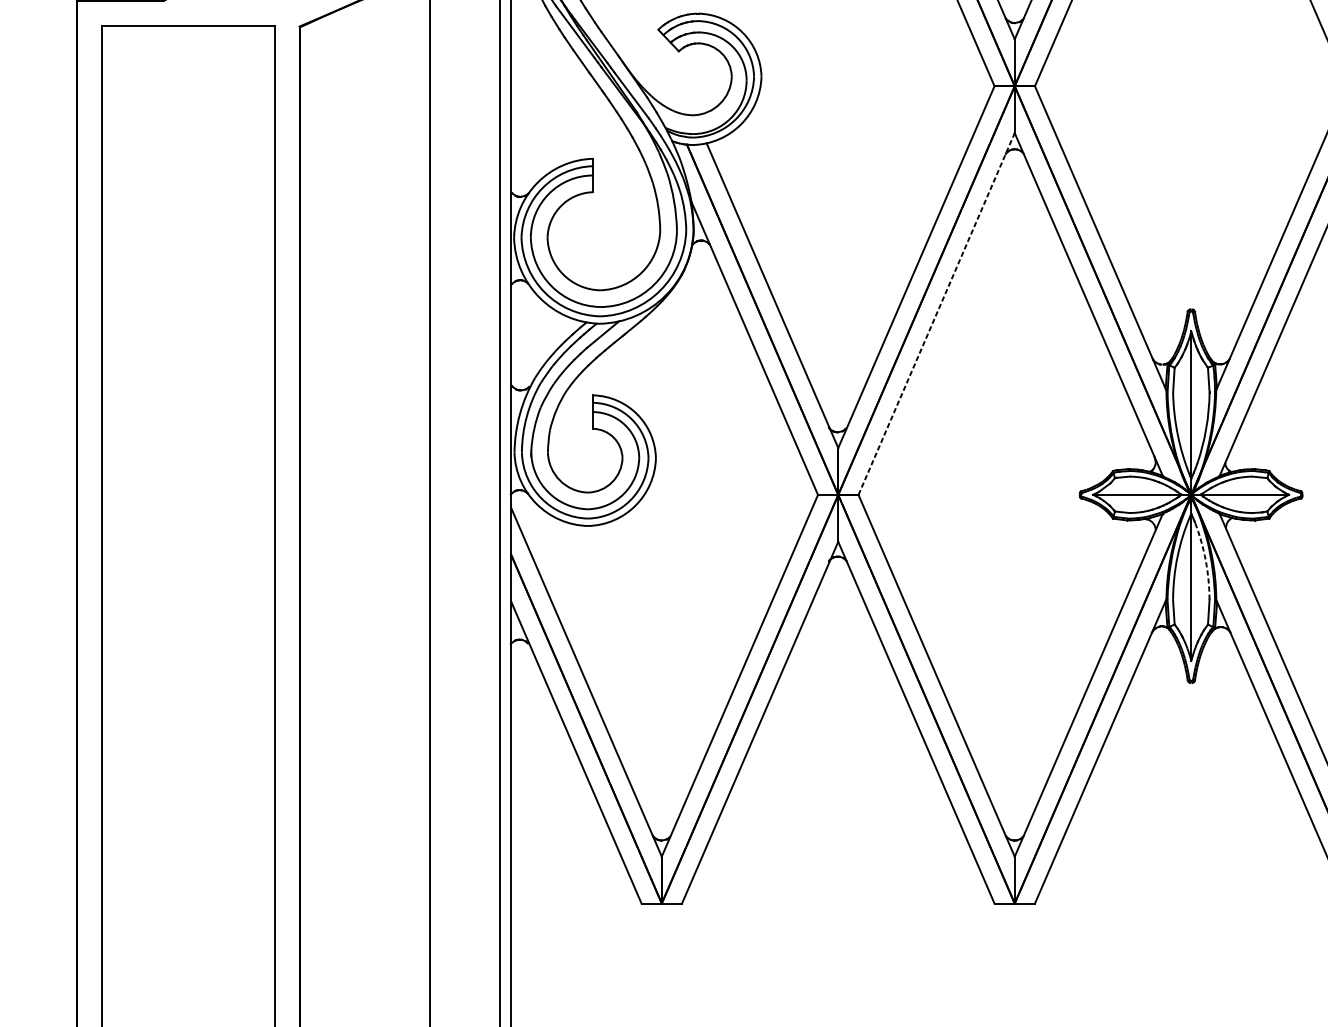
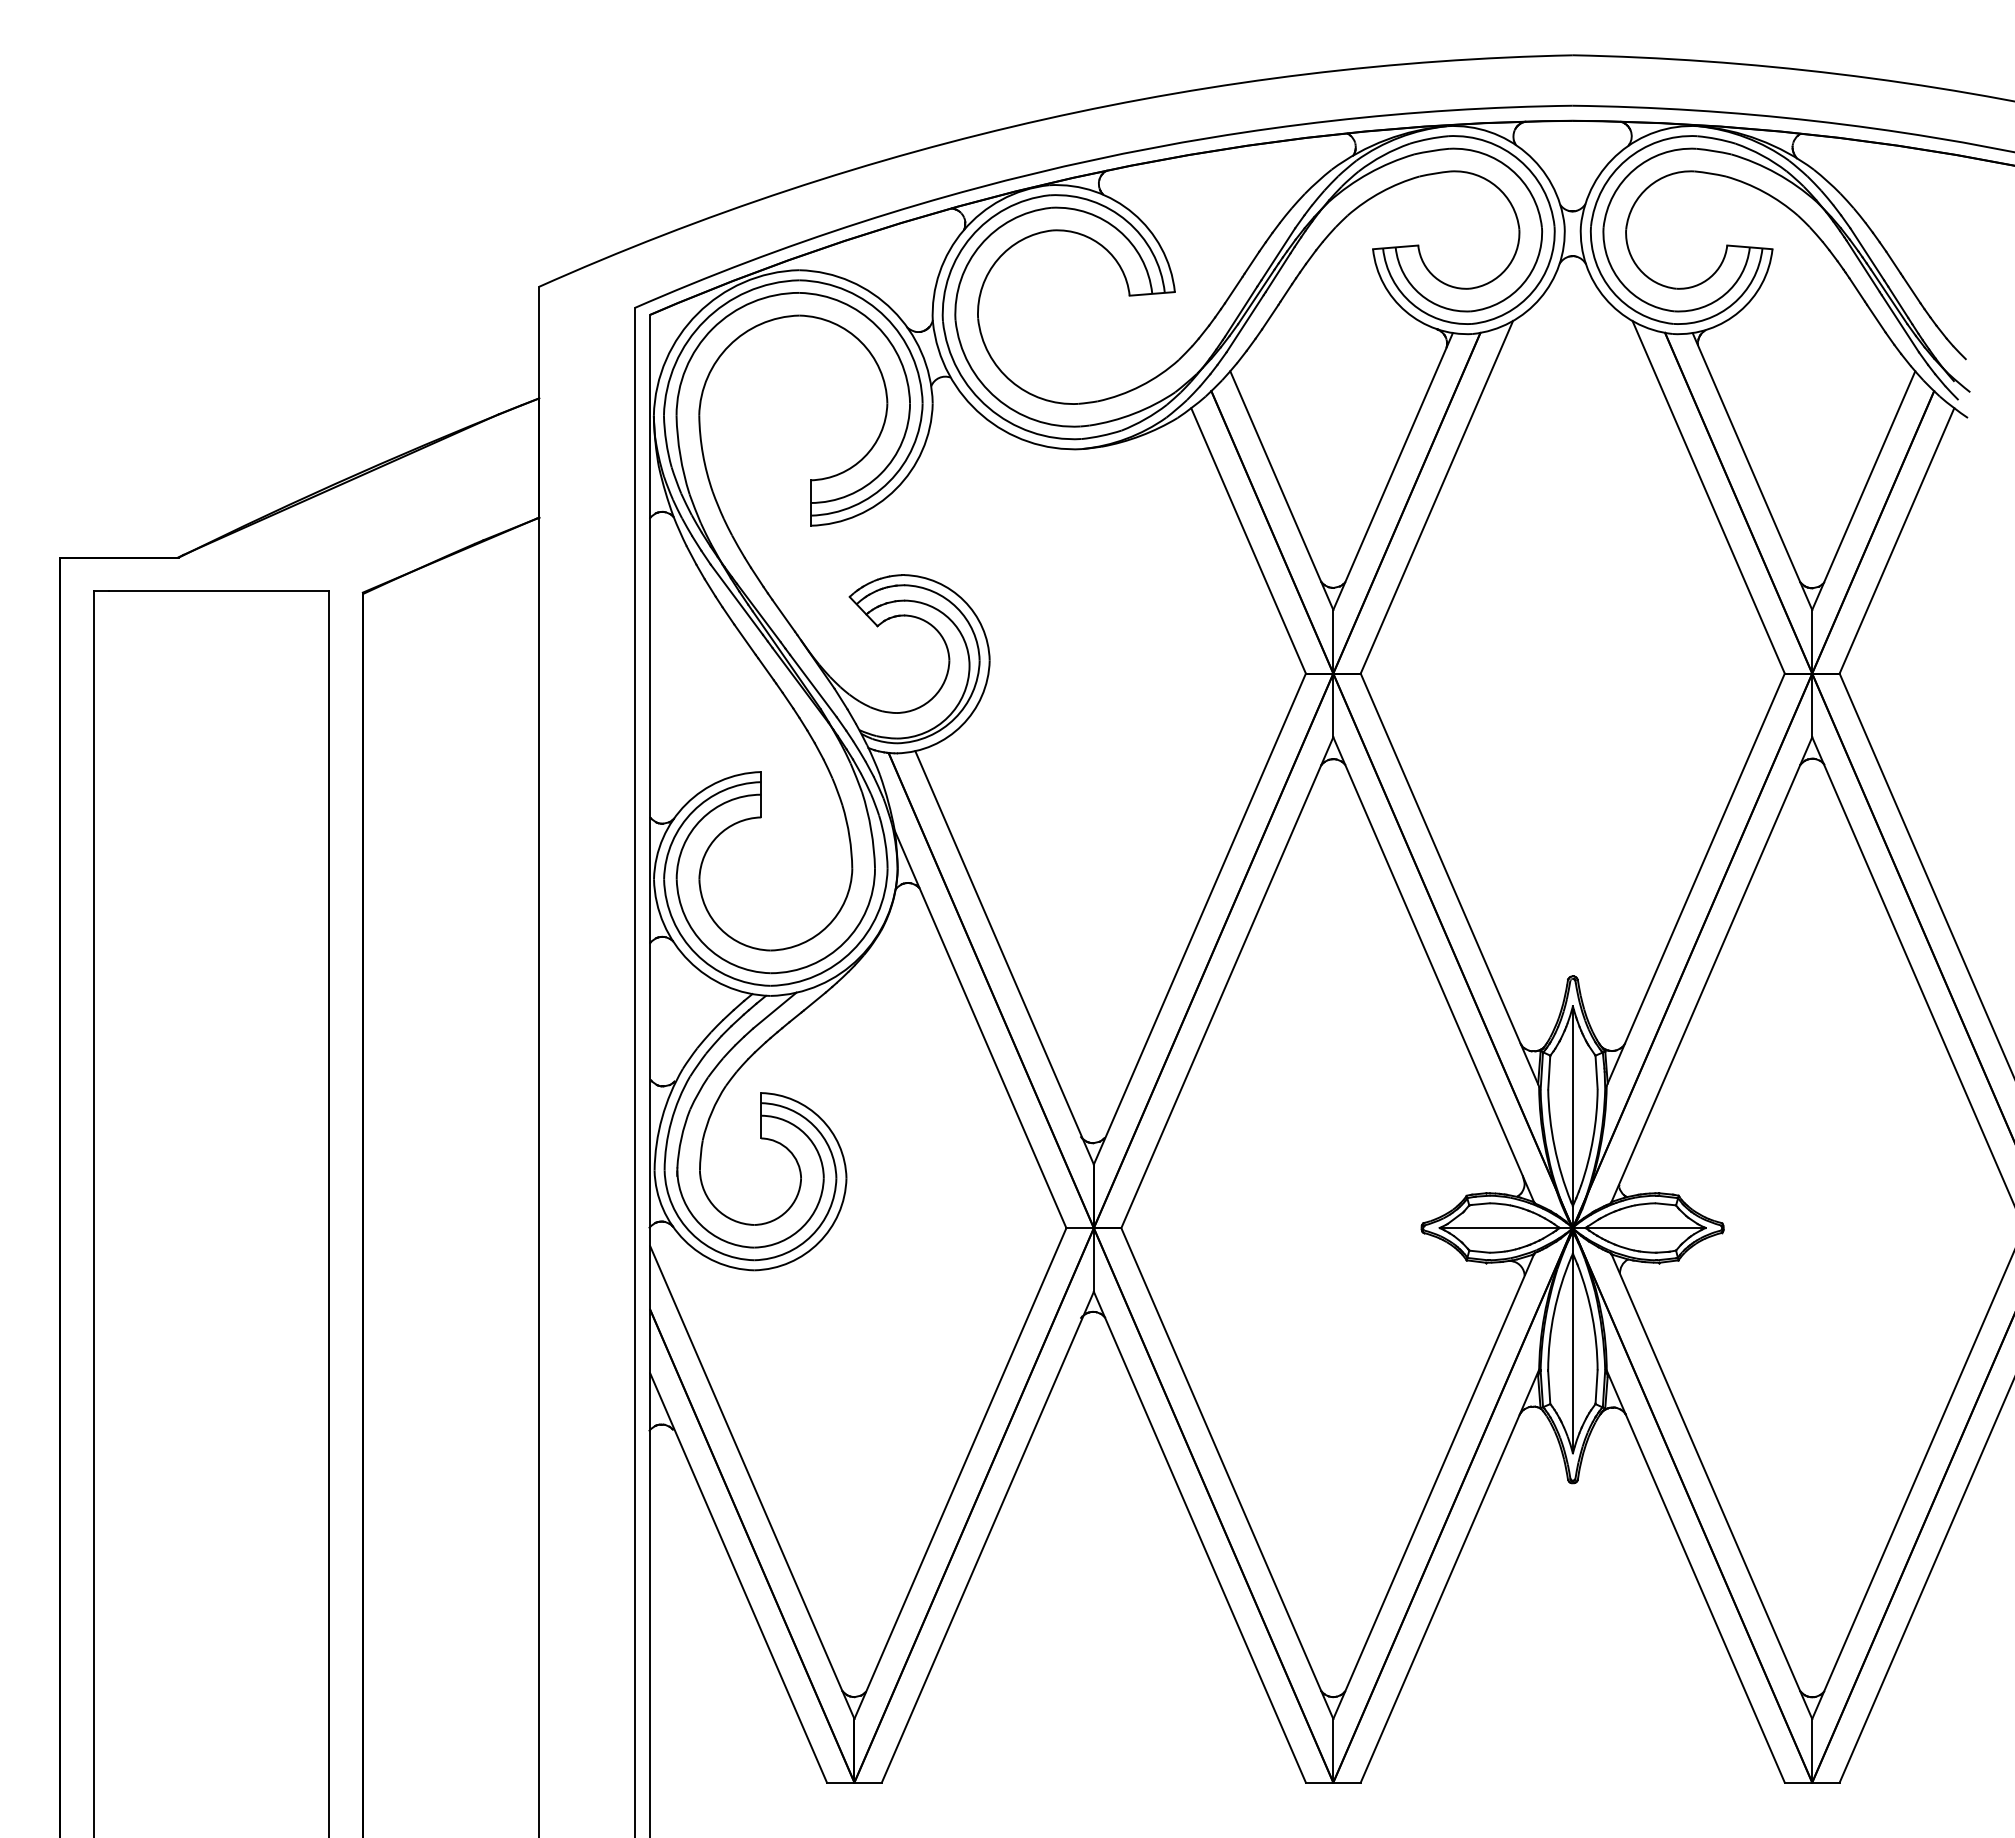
line: (936, 313) -> (1227, 982), dashed -> solid
arc: (1205, 560) -> (1592, 1316), dashed -> solid

